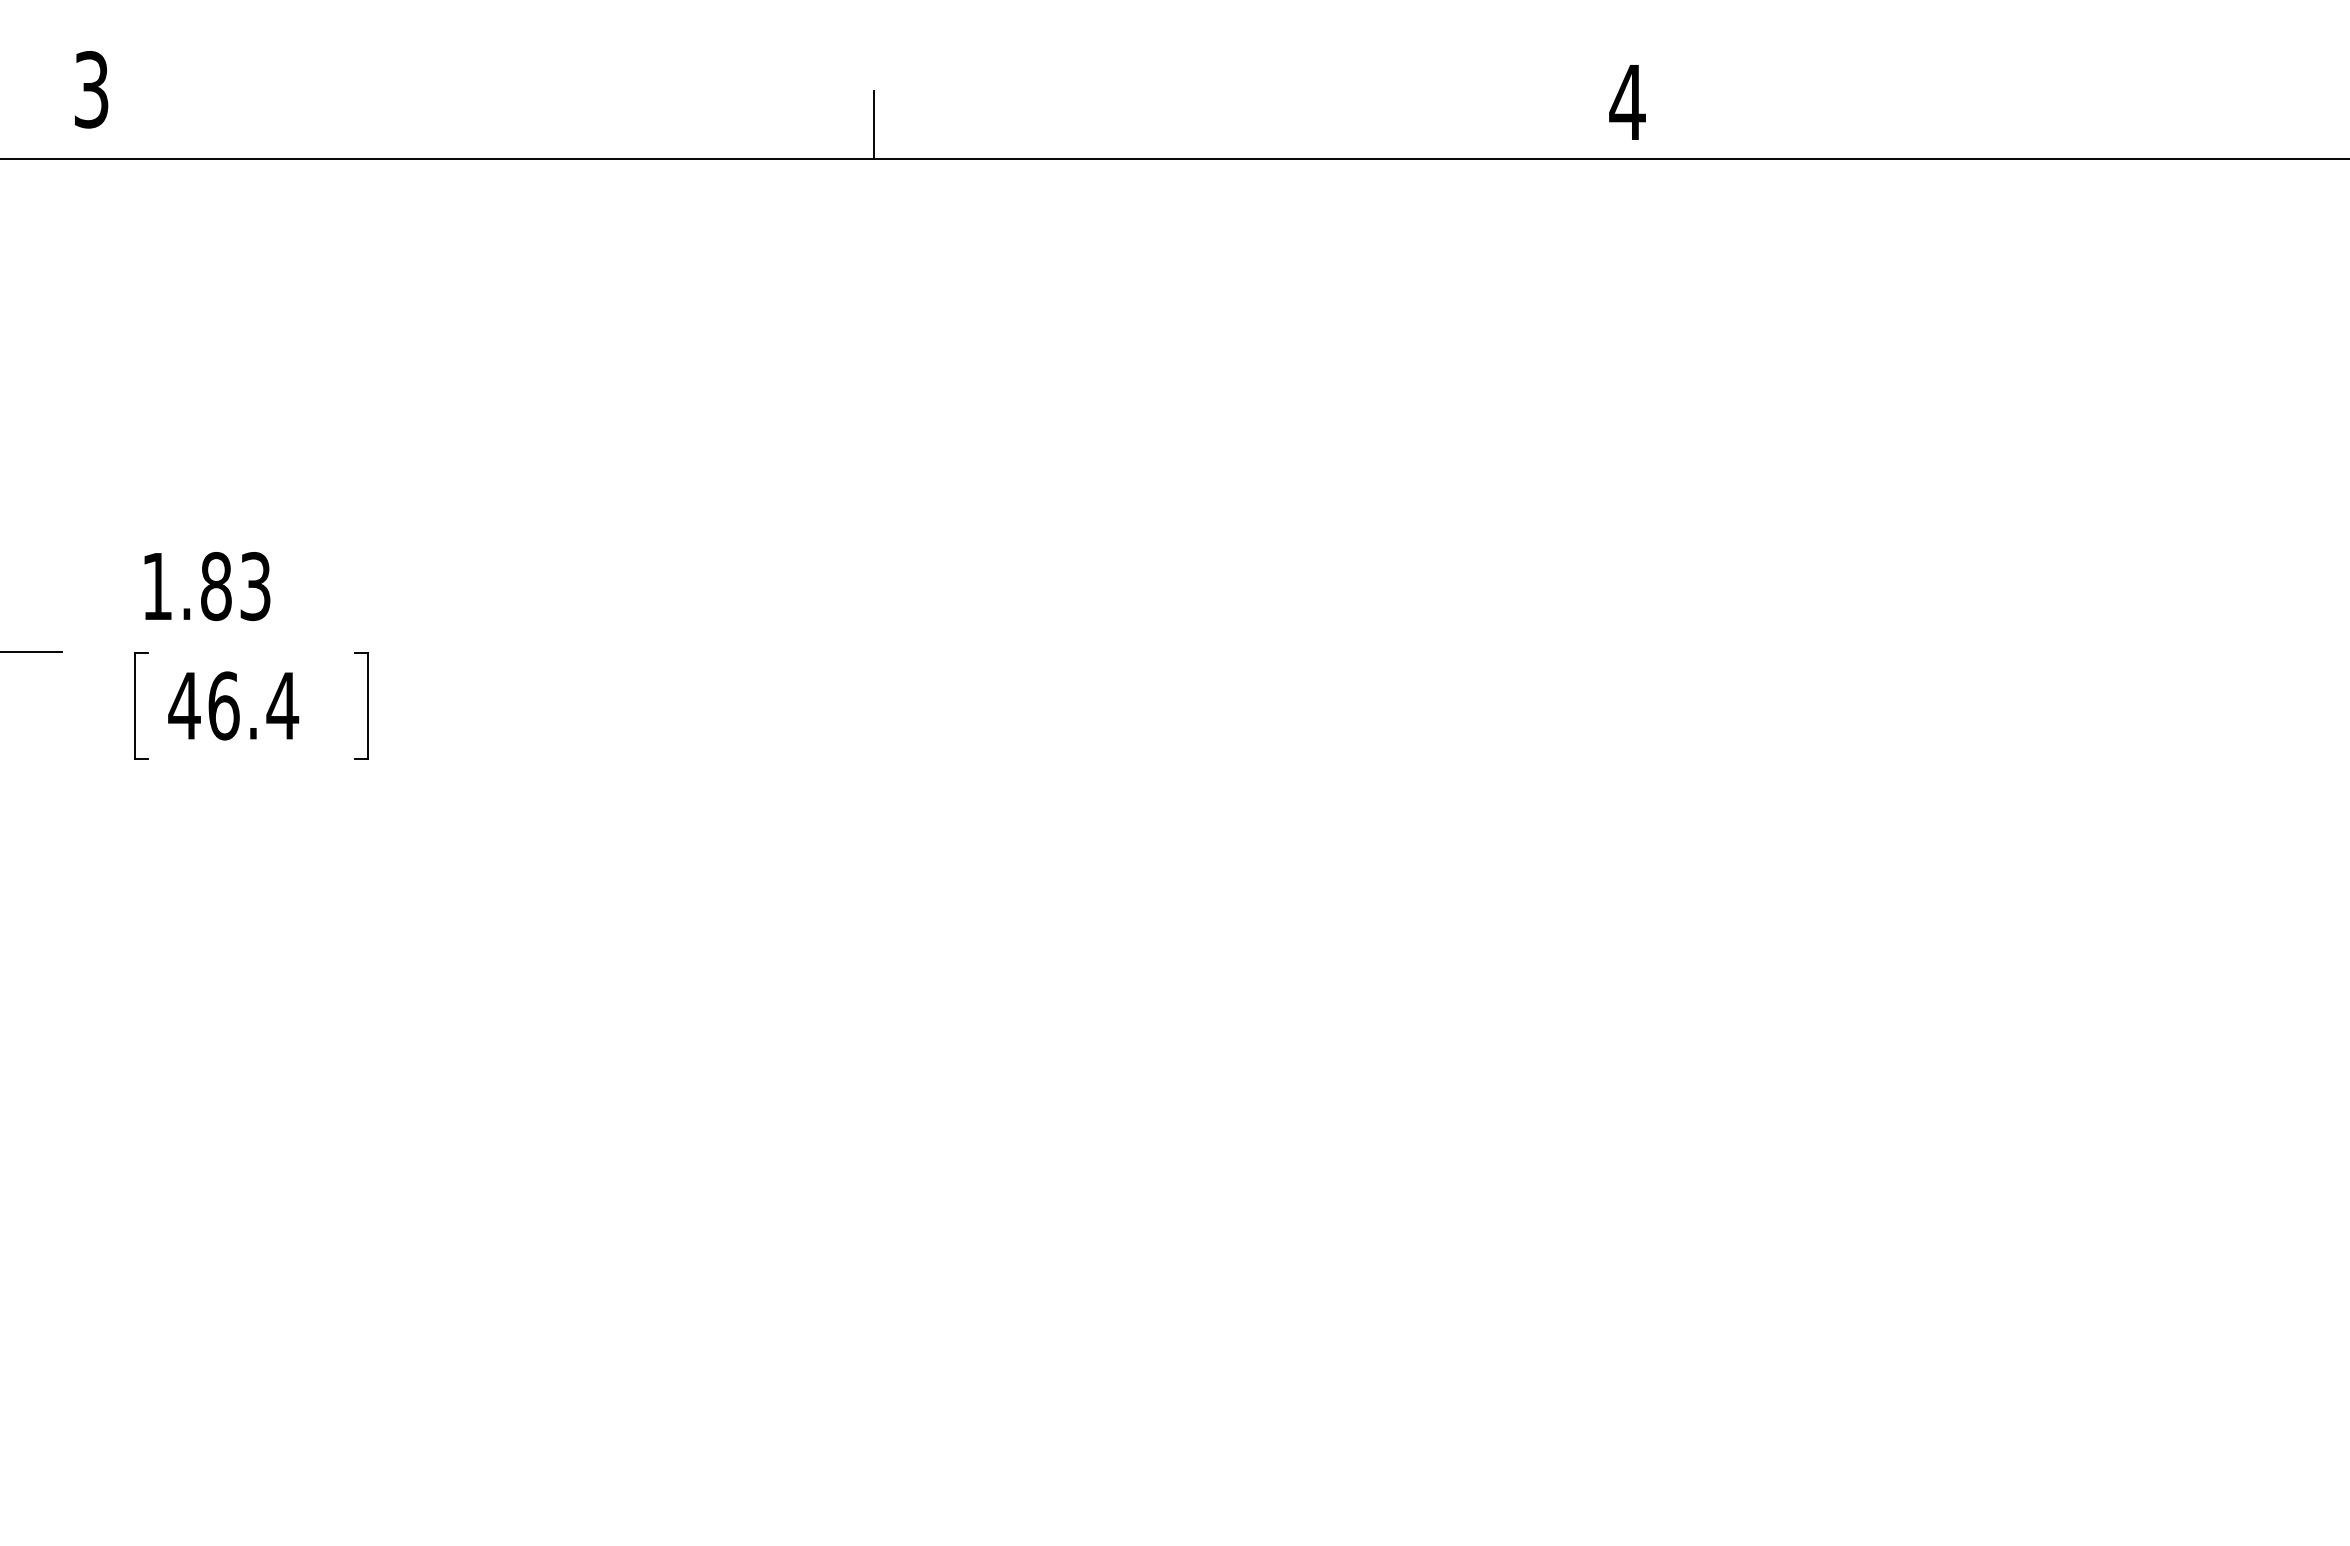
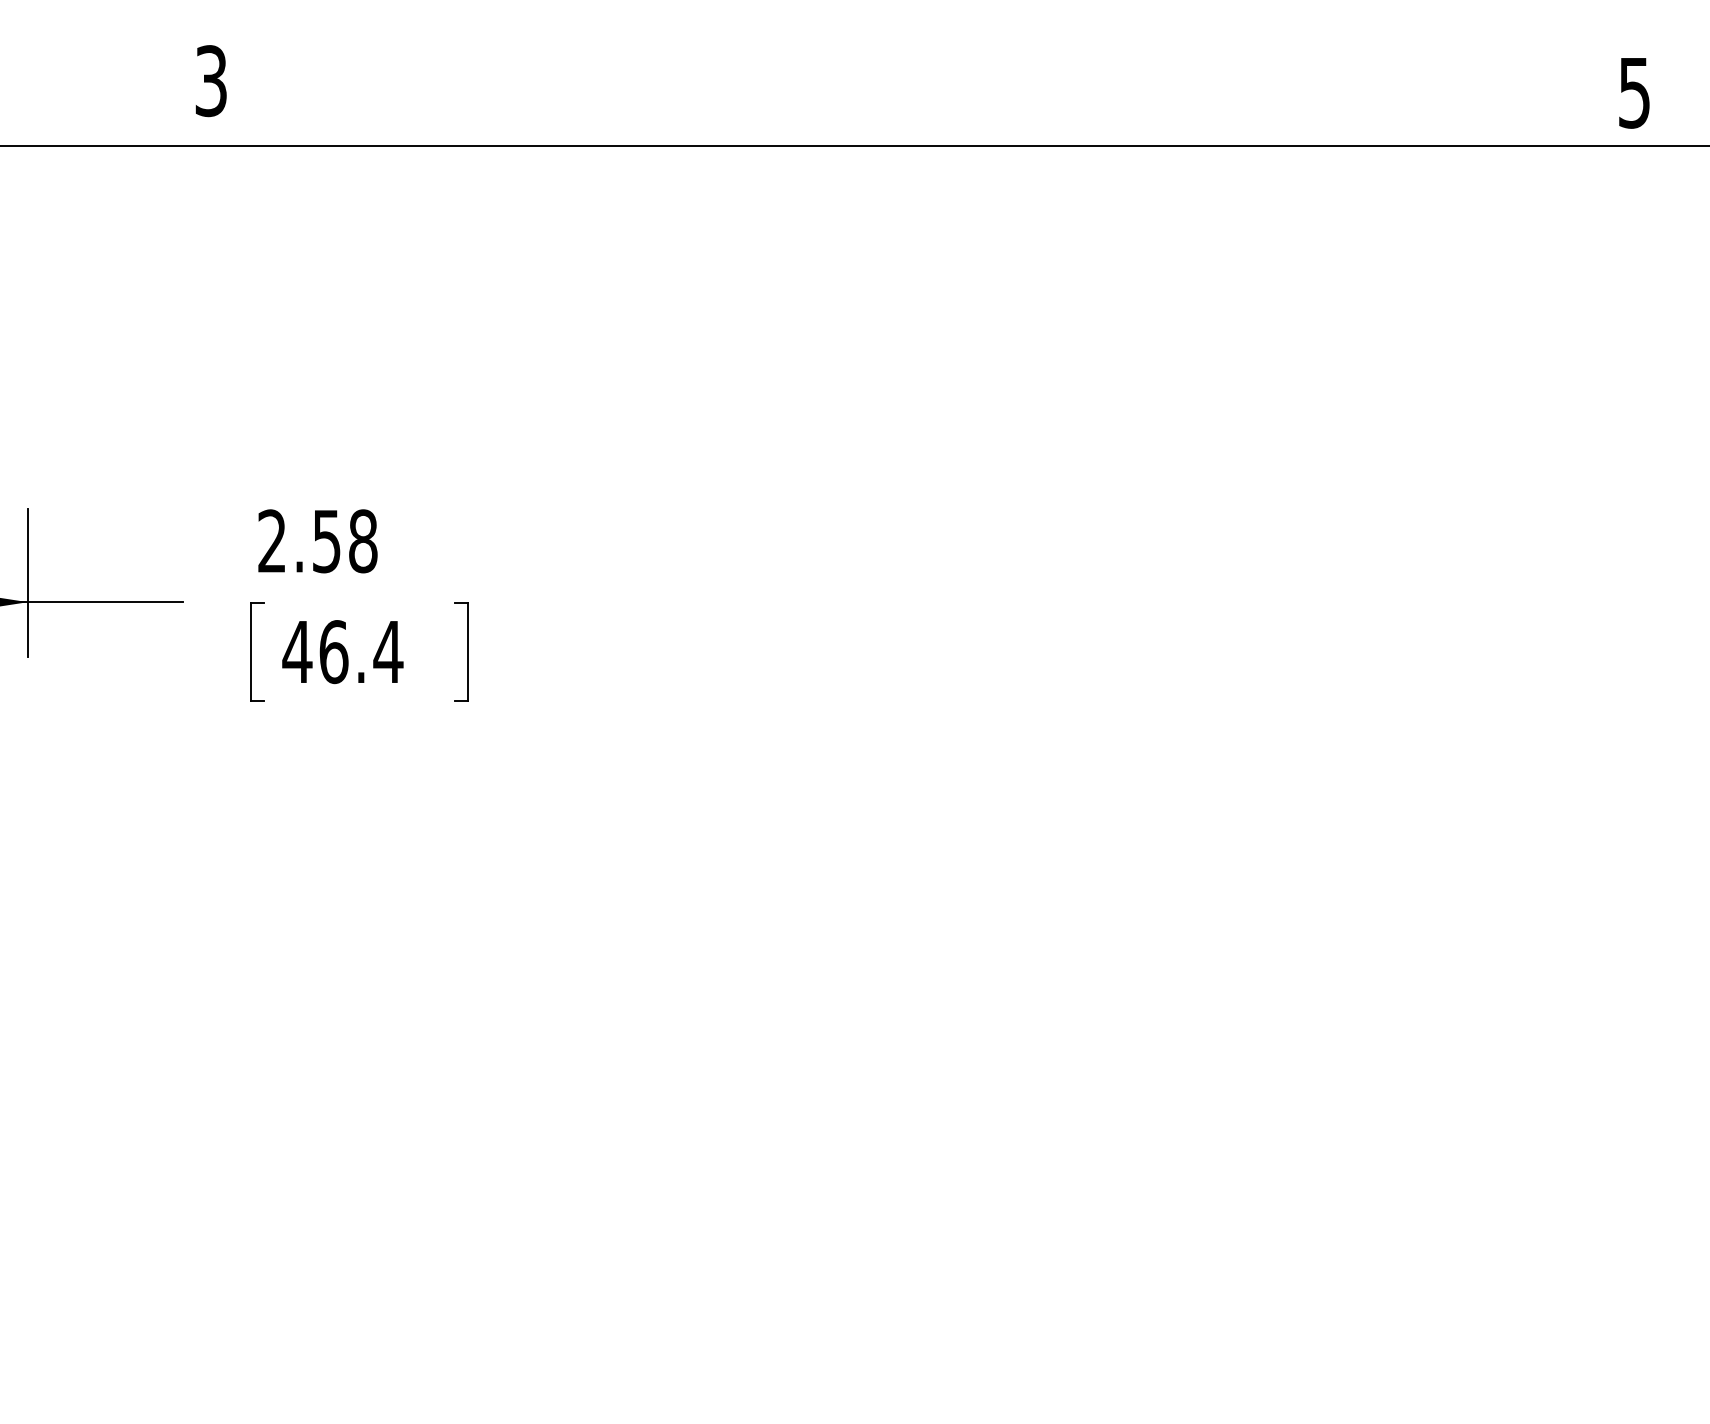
text: (1627, 103) -> (1634, 93), 4 -> 5
line: (873, 125) -> (935, 114), removed
text: (206, 586) -> (317, 541), 1.83 -> 2.58

